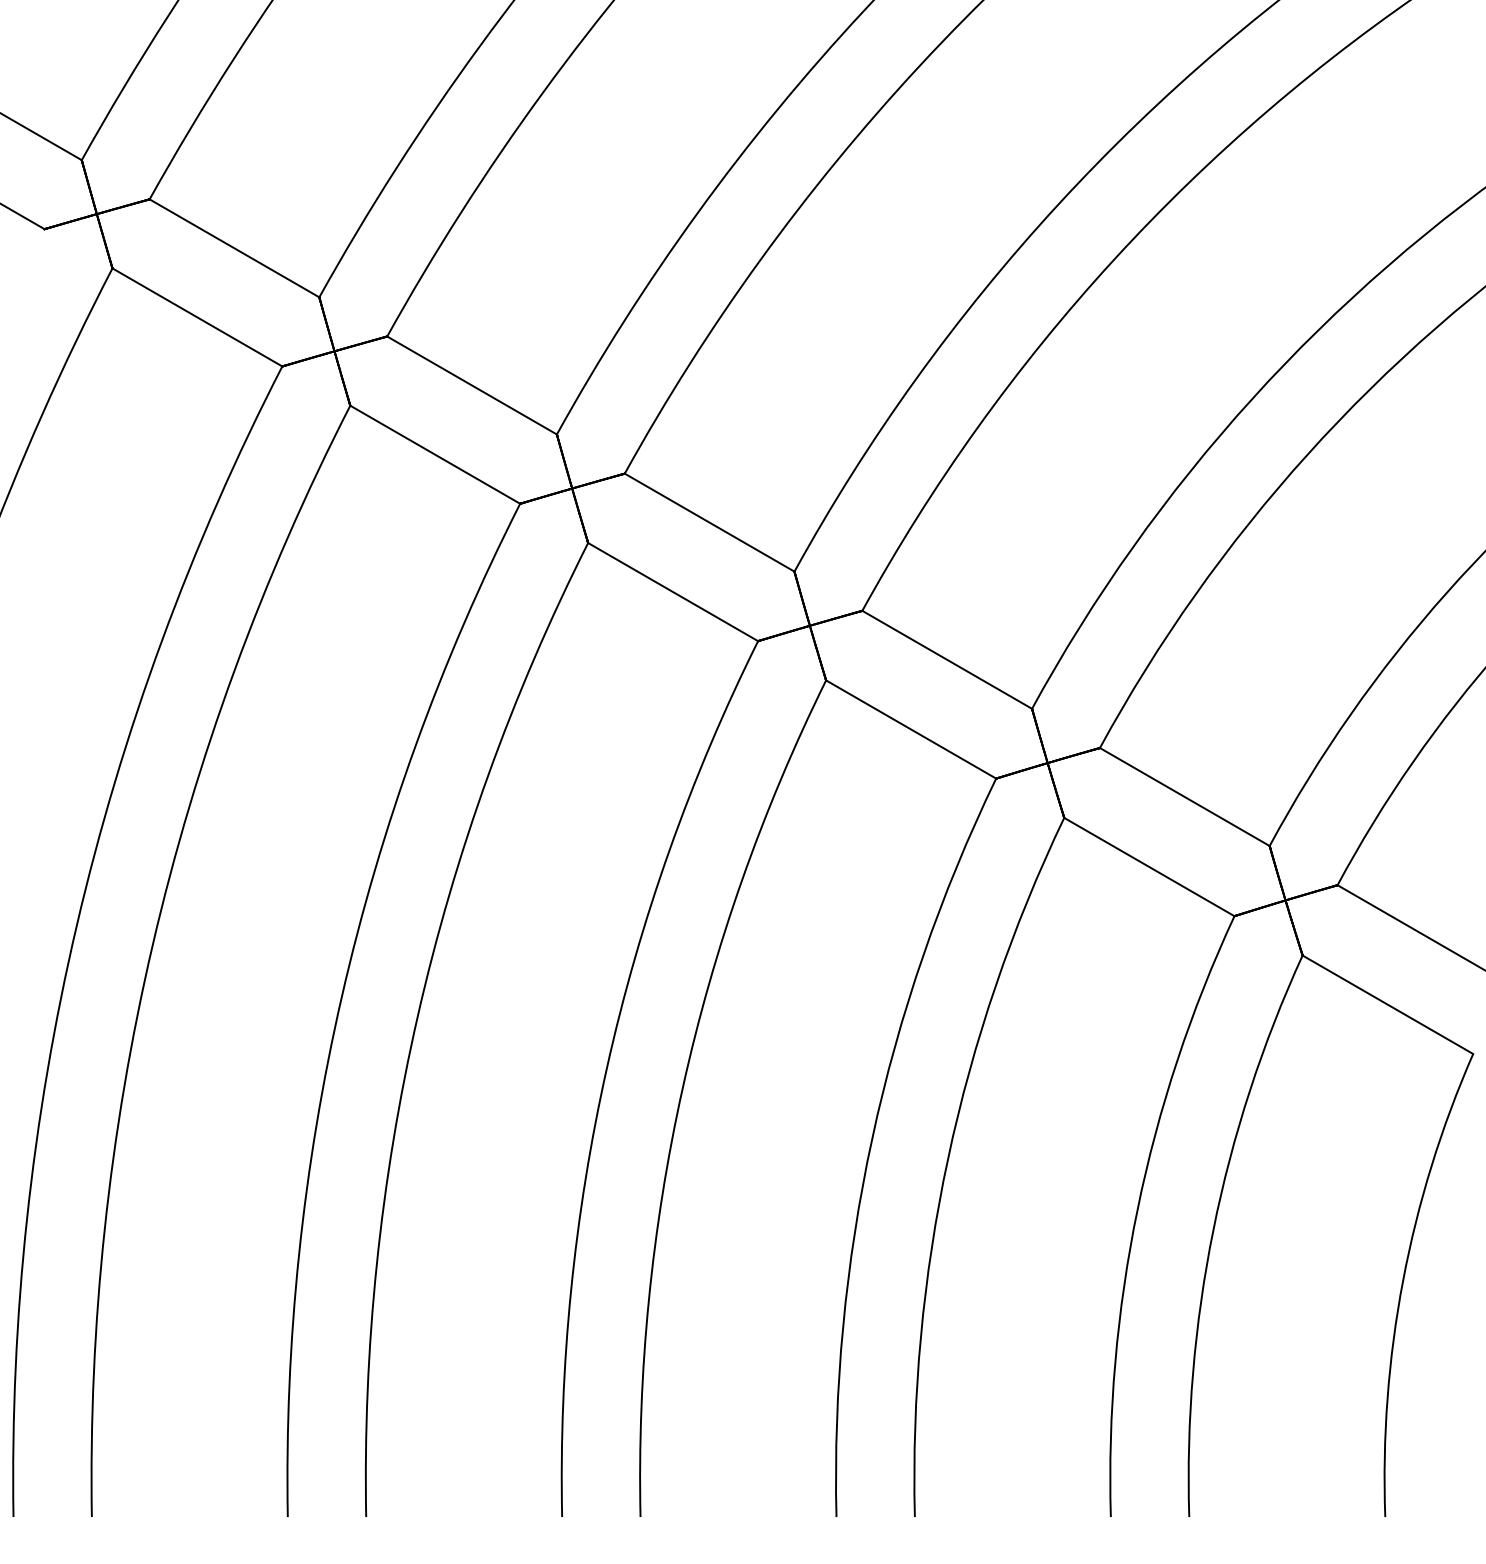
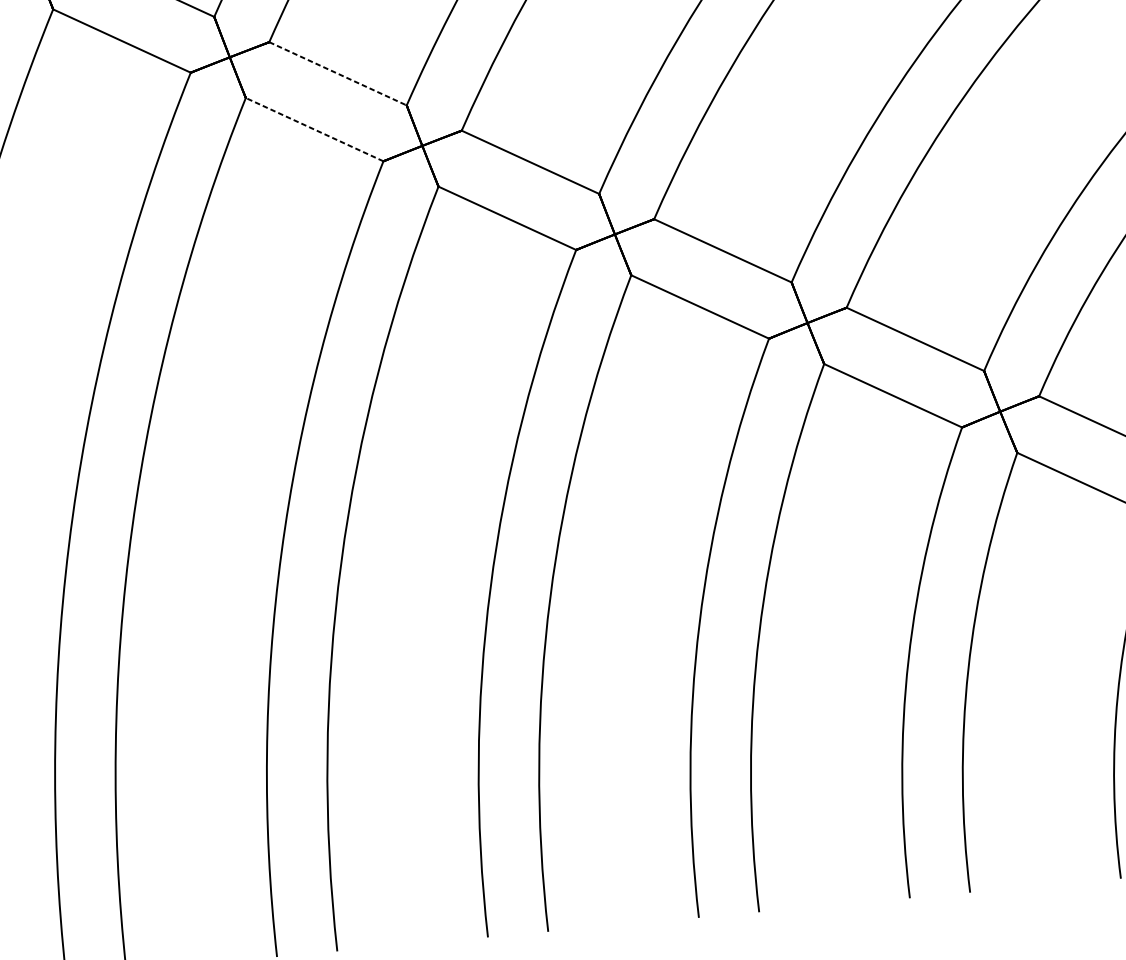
line: (472, 385) -> (338, 73), solid -> dashed
line: (434, 454) -> (314, 129), solid -> dashed

